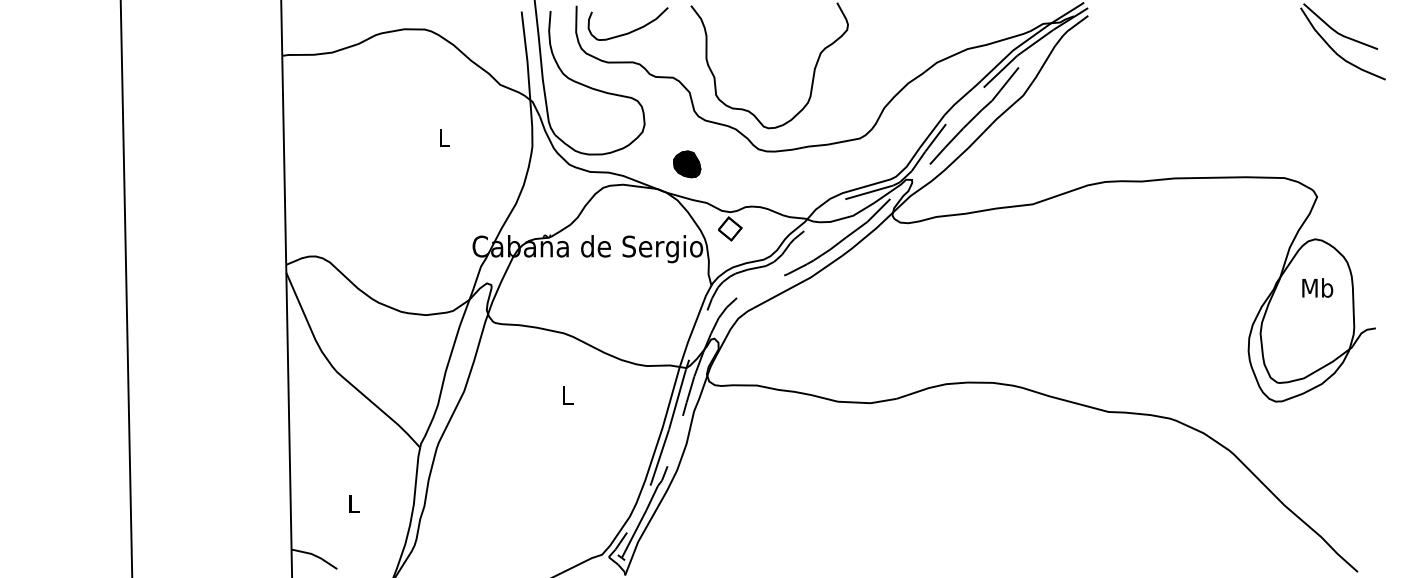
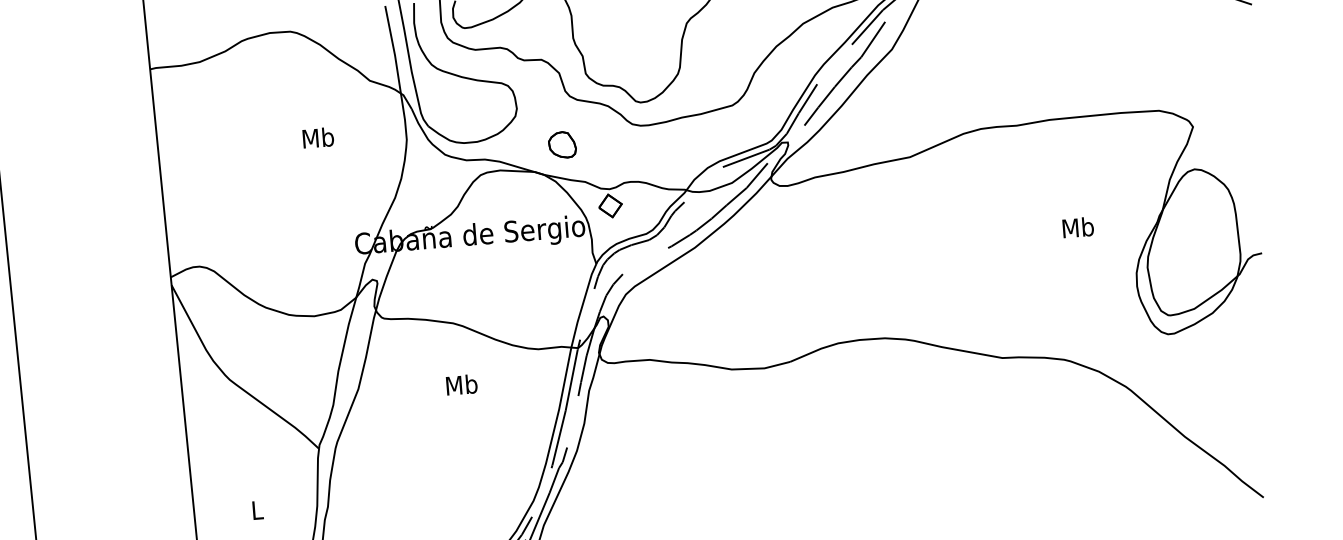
text: (444, 137) -> (318, 137), L -> Mb
fill: (686, 164) -> (561, 145), removed
text: (1317, 287) -> (1078, 227), moved
text: (567, 395) -> (461, 385), L -> Mb

